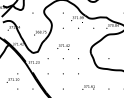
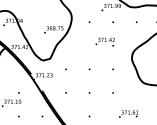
text: (63, 46) -> (105, 41), moved

